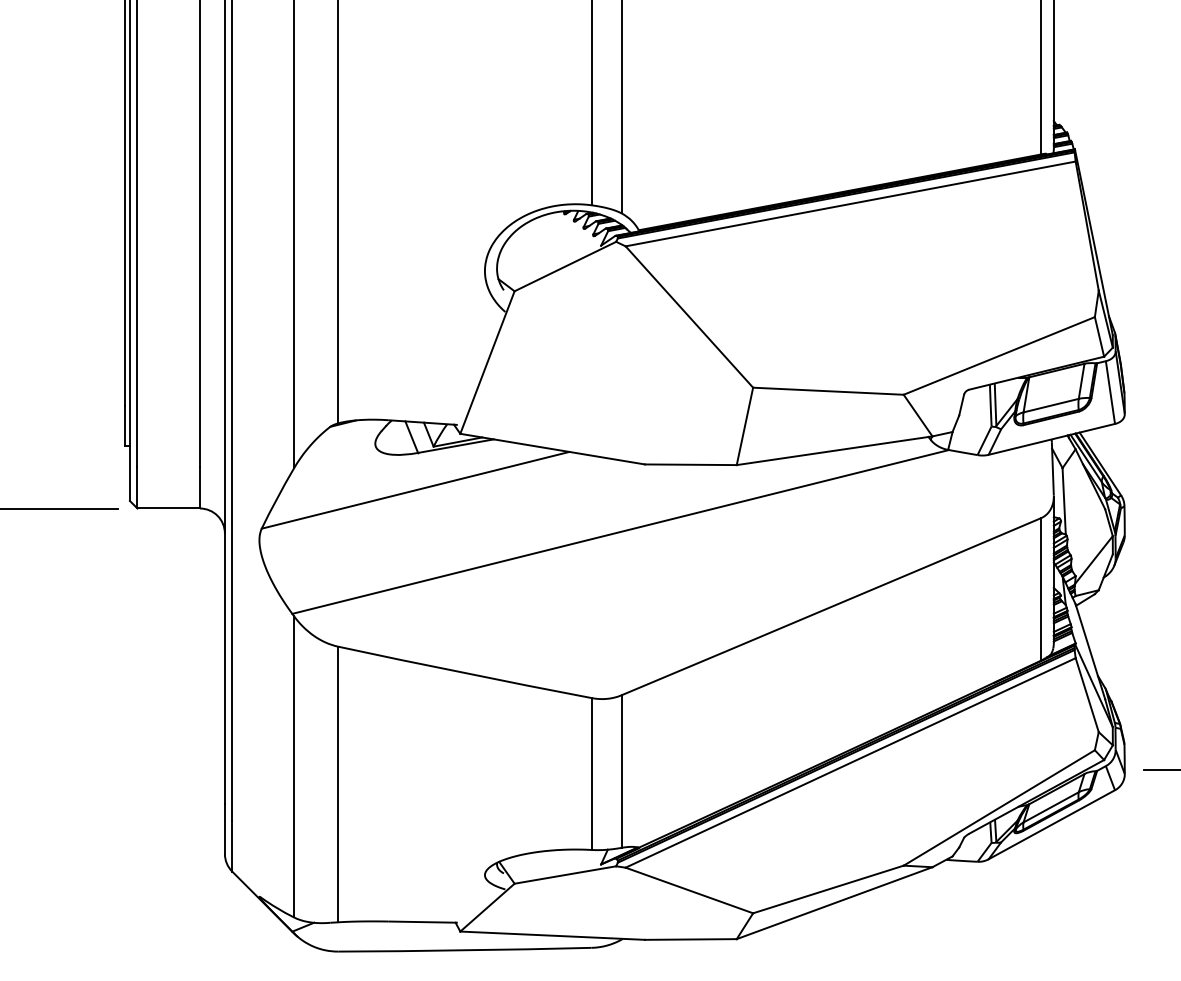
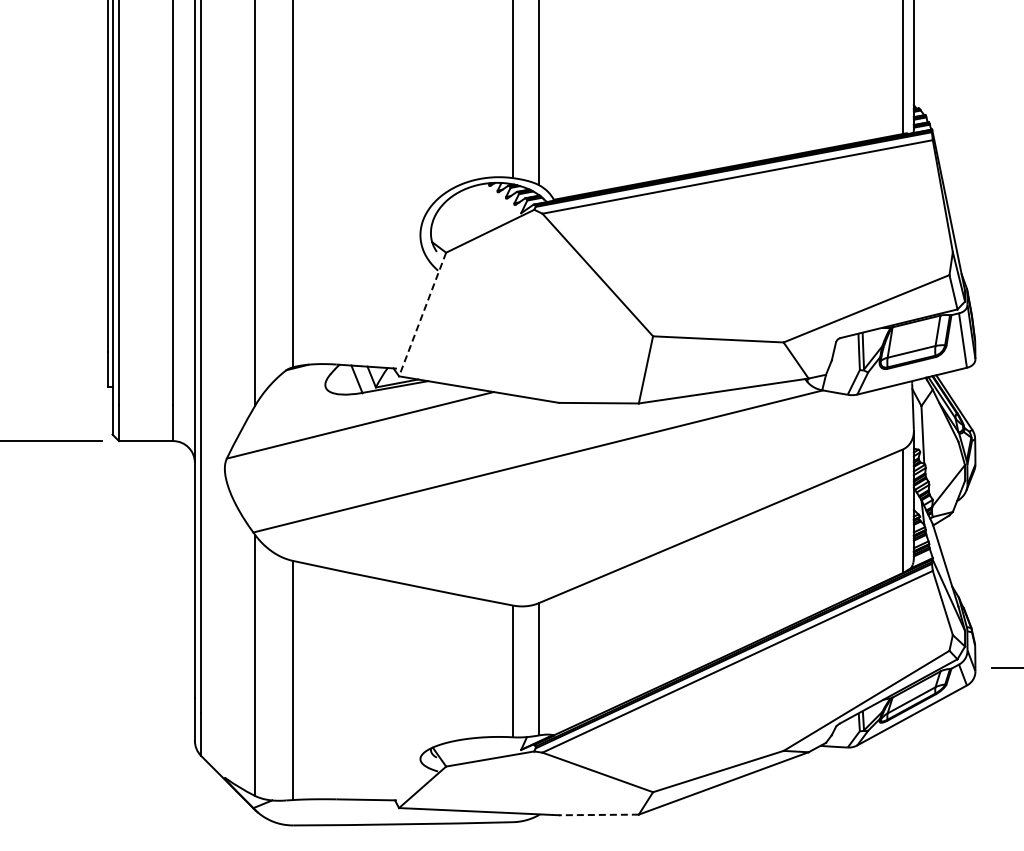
line: (487, 362) -> (422, 314), solid -> dashed
line: (691, 938) -> (599, 814), solid -> dashed

